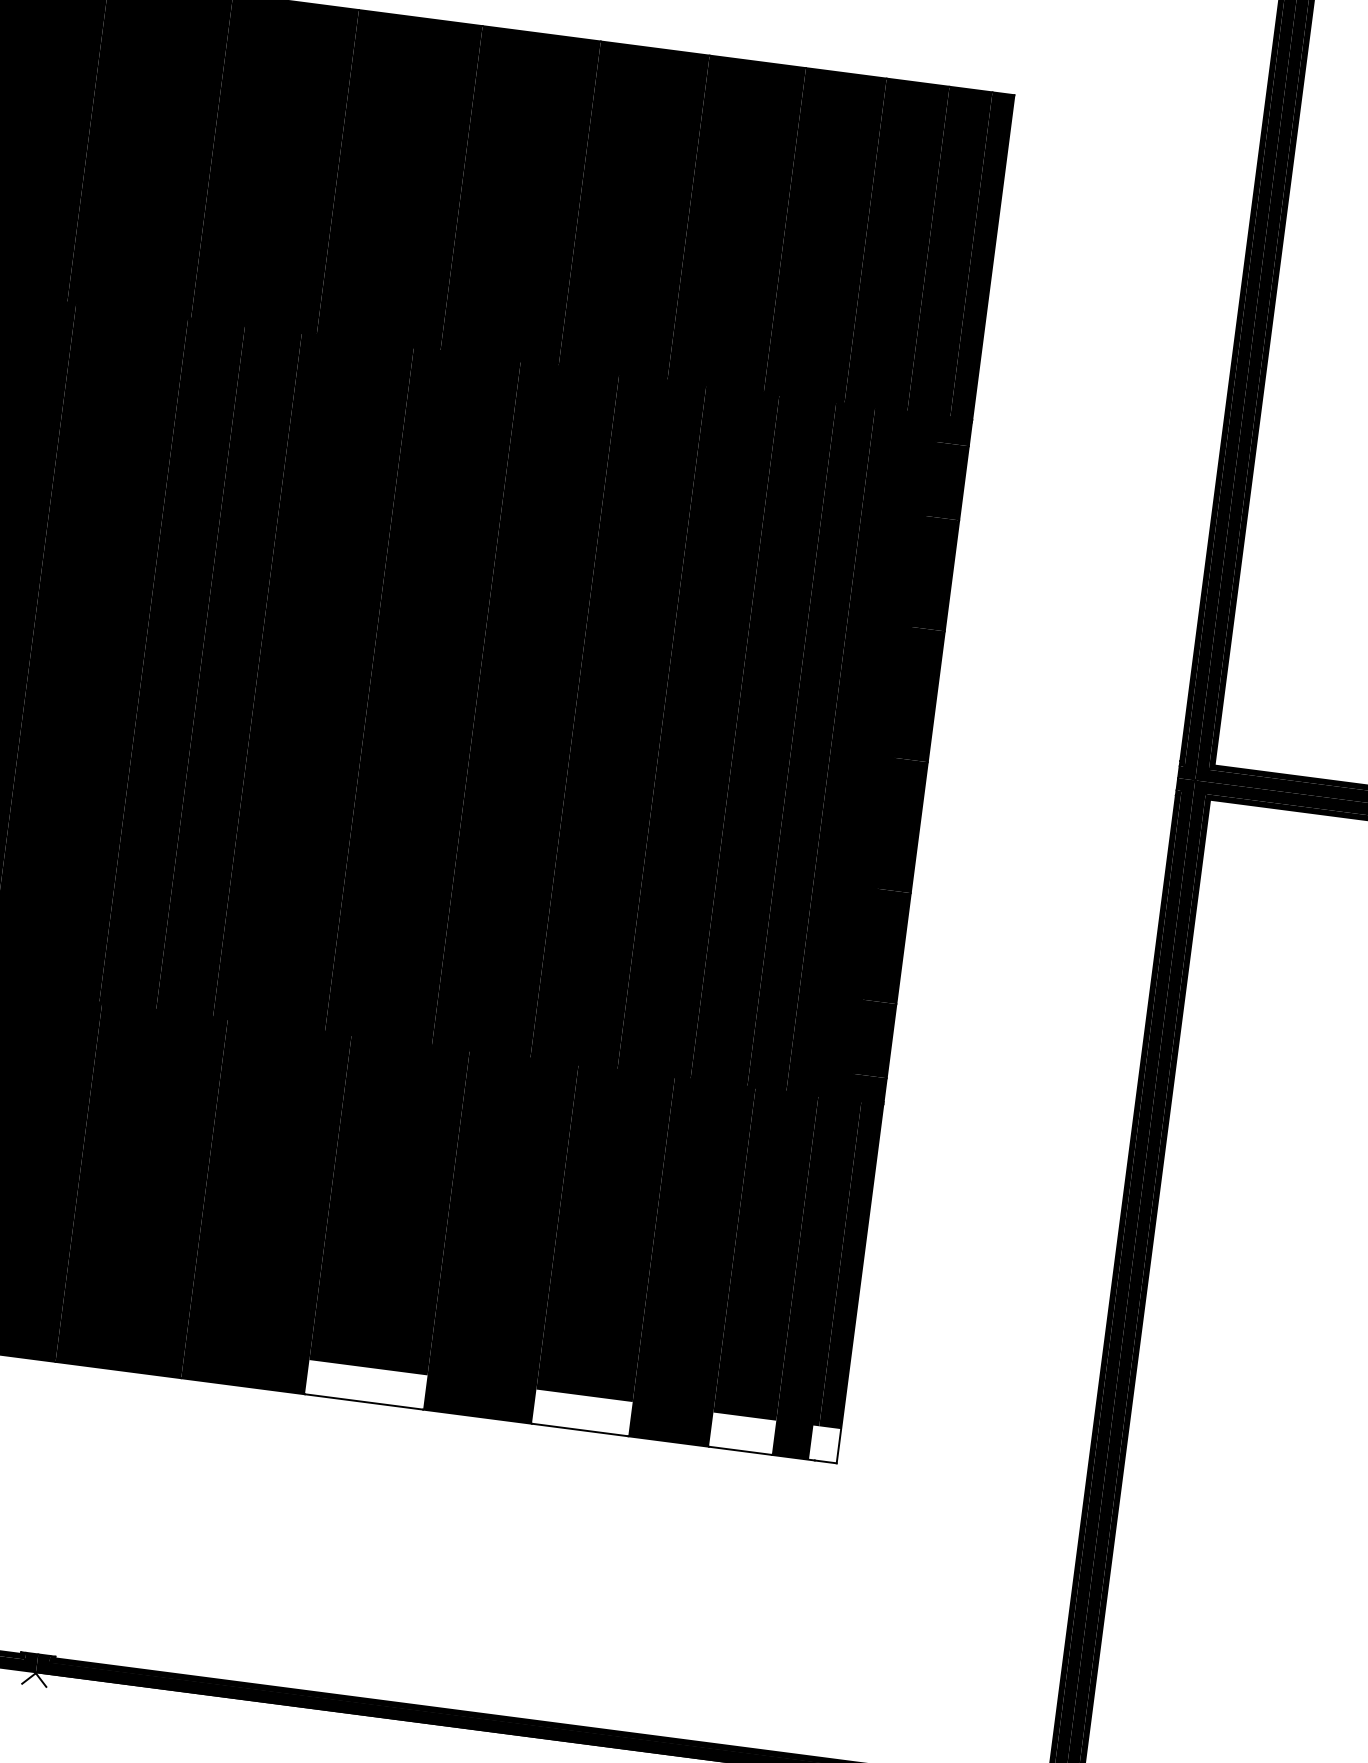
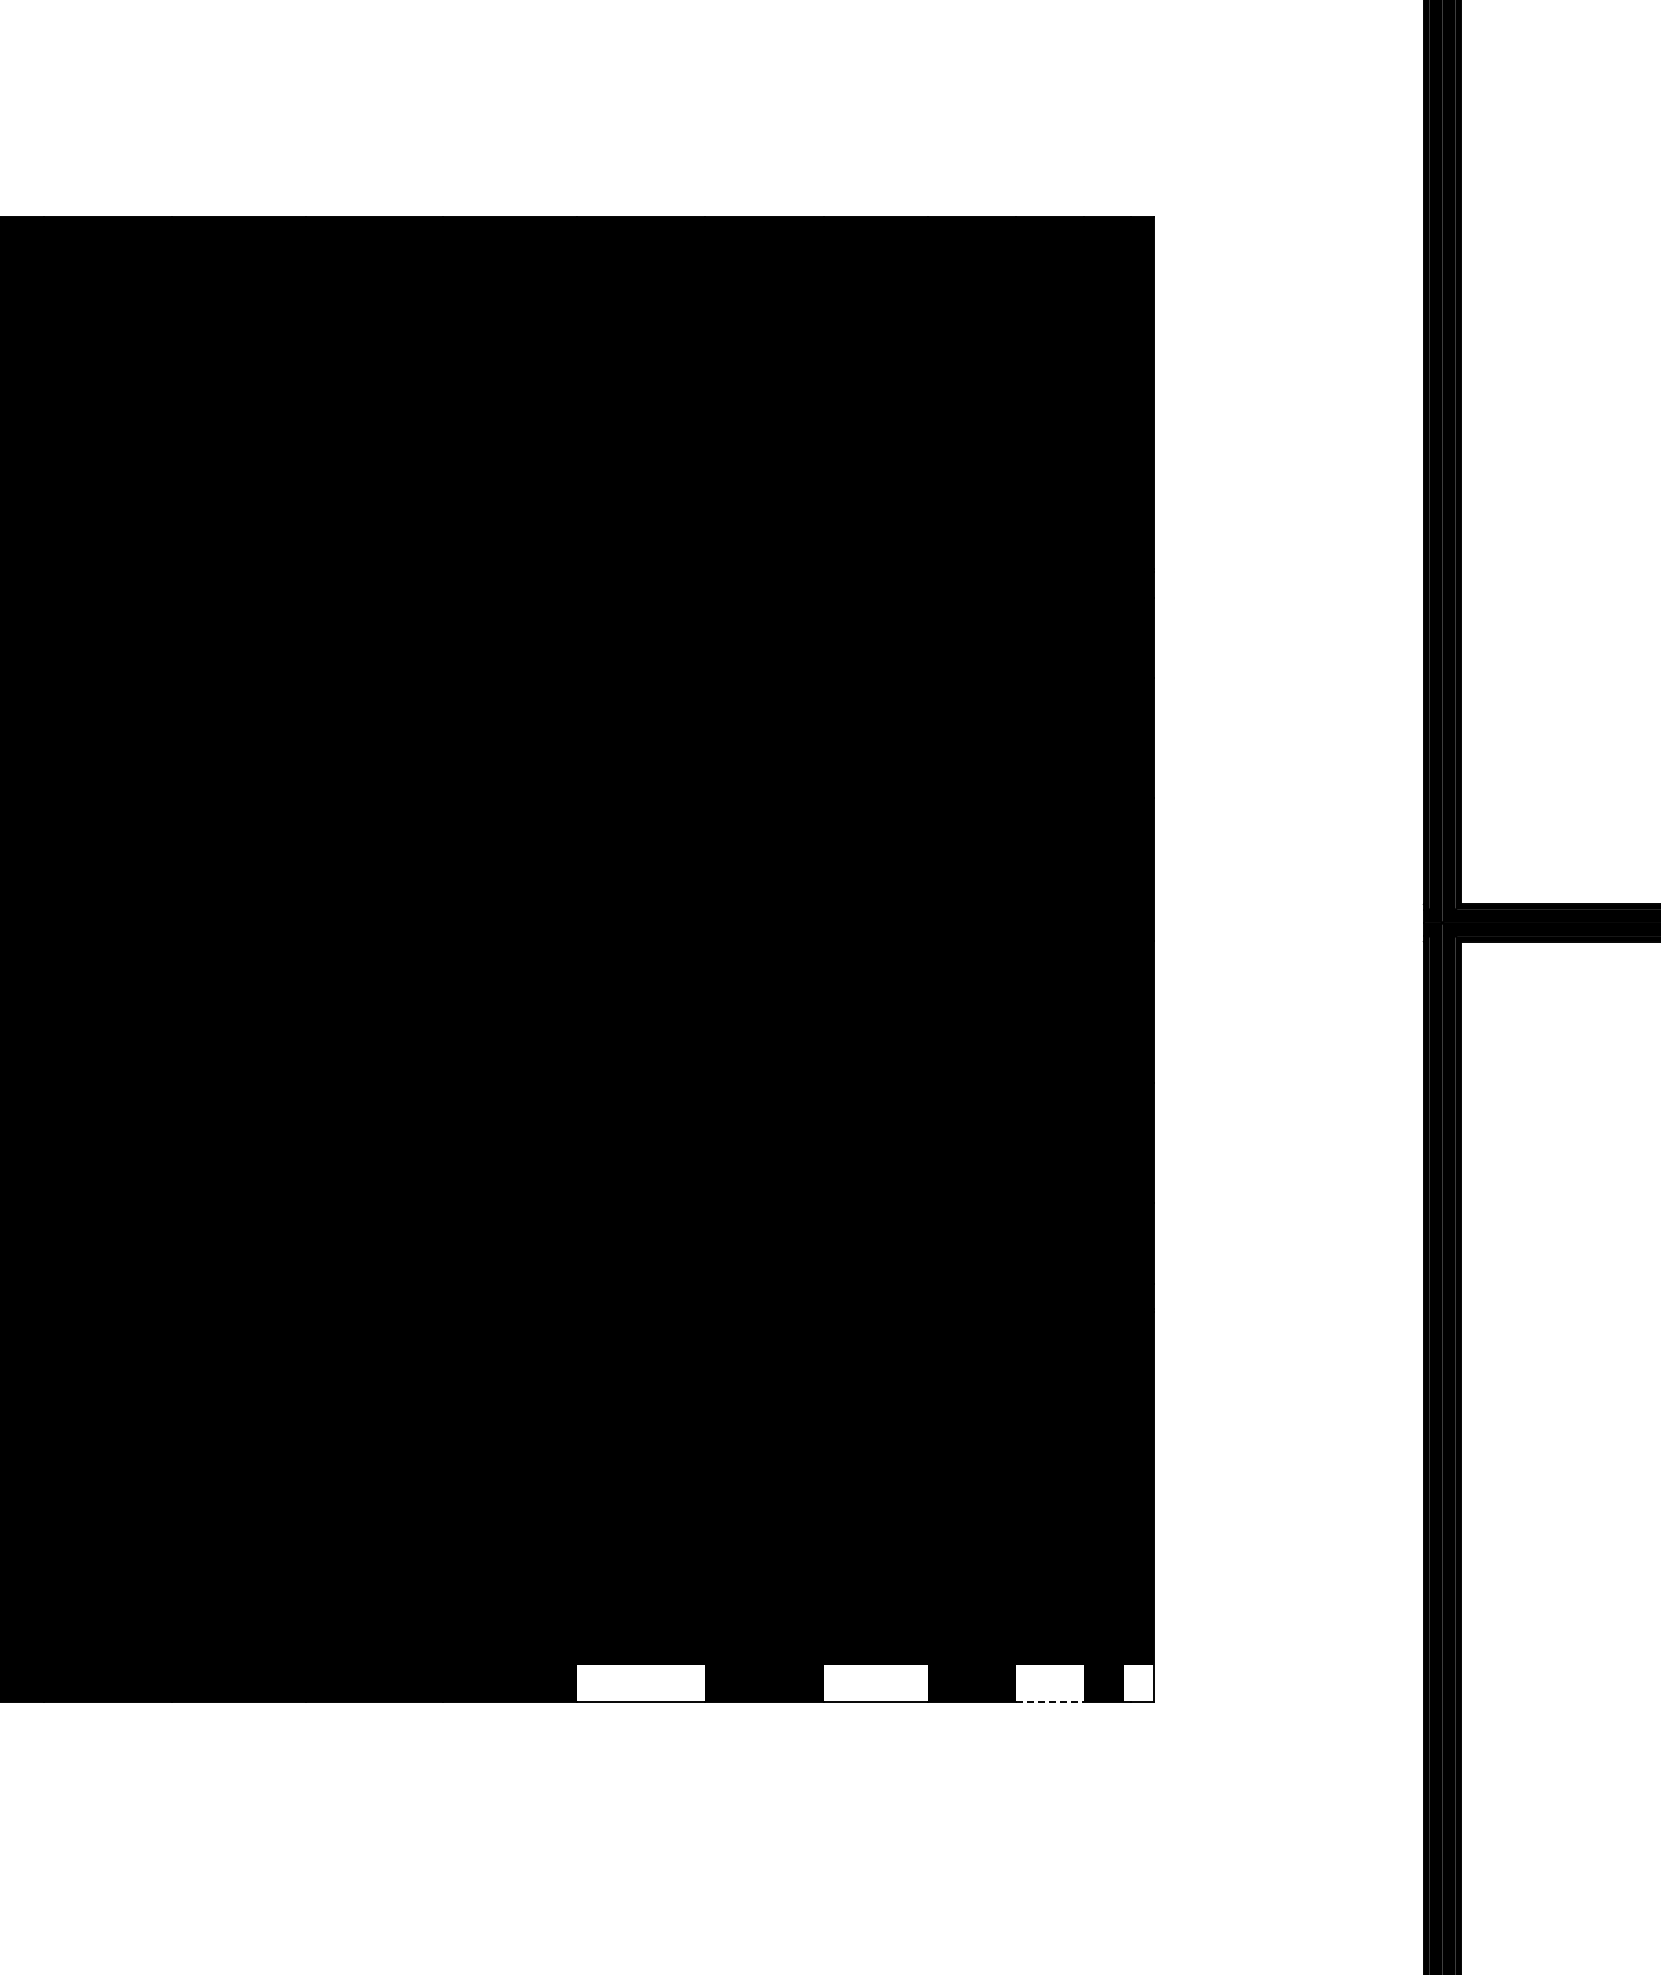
line: (740, 1450) -> (1050, 1701), solid -> dashed

